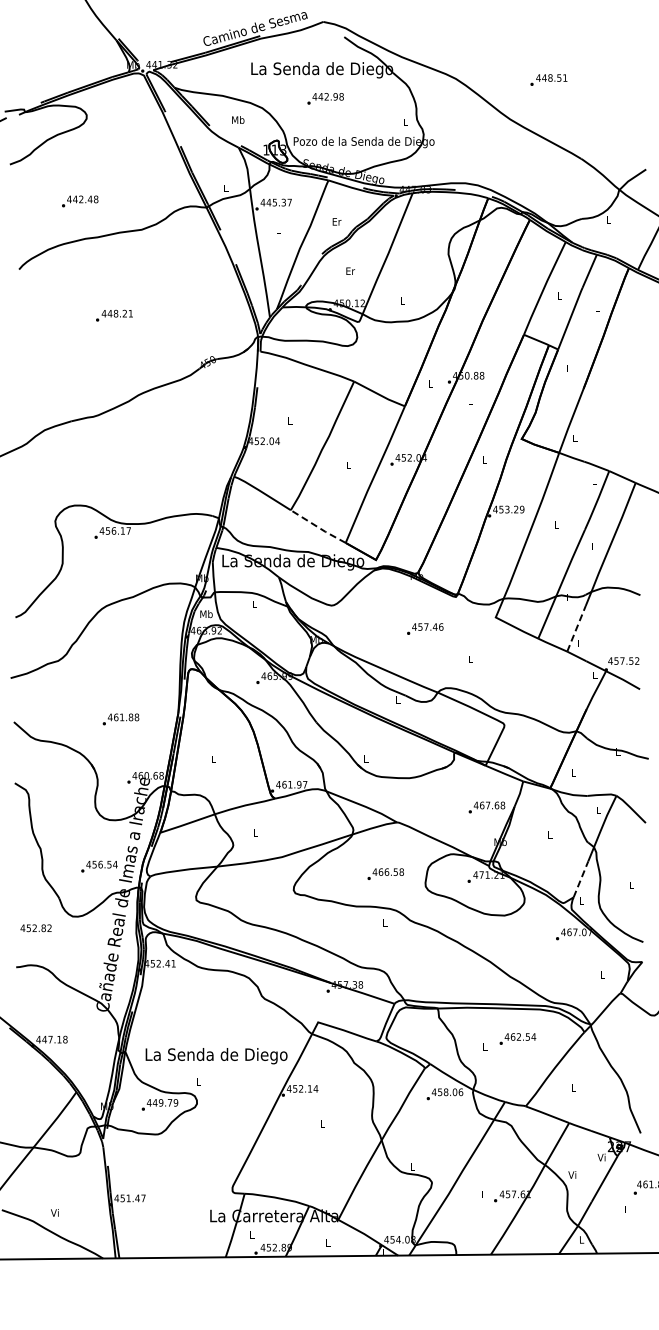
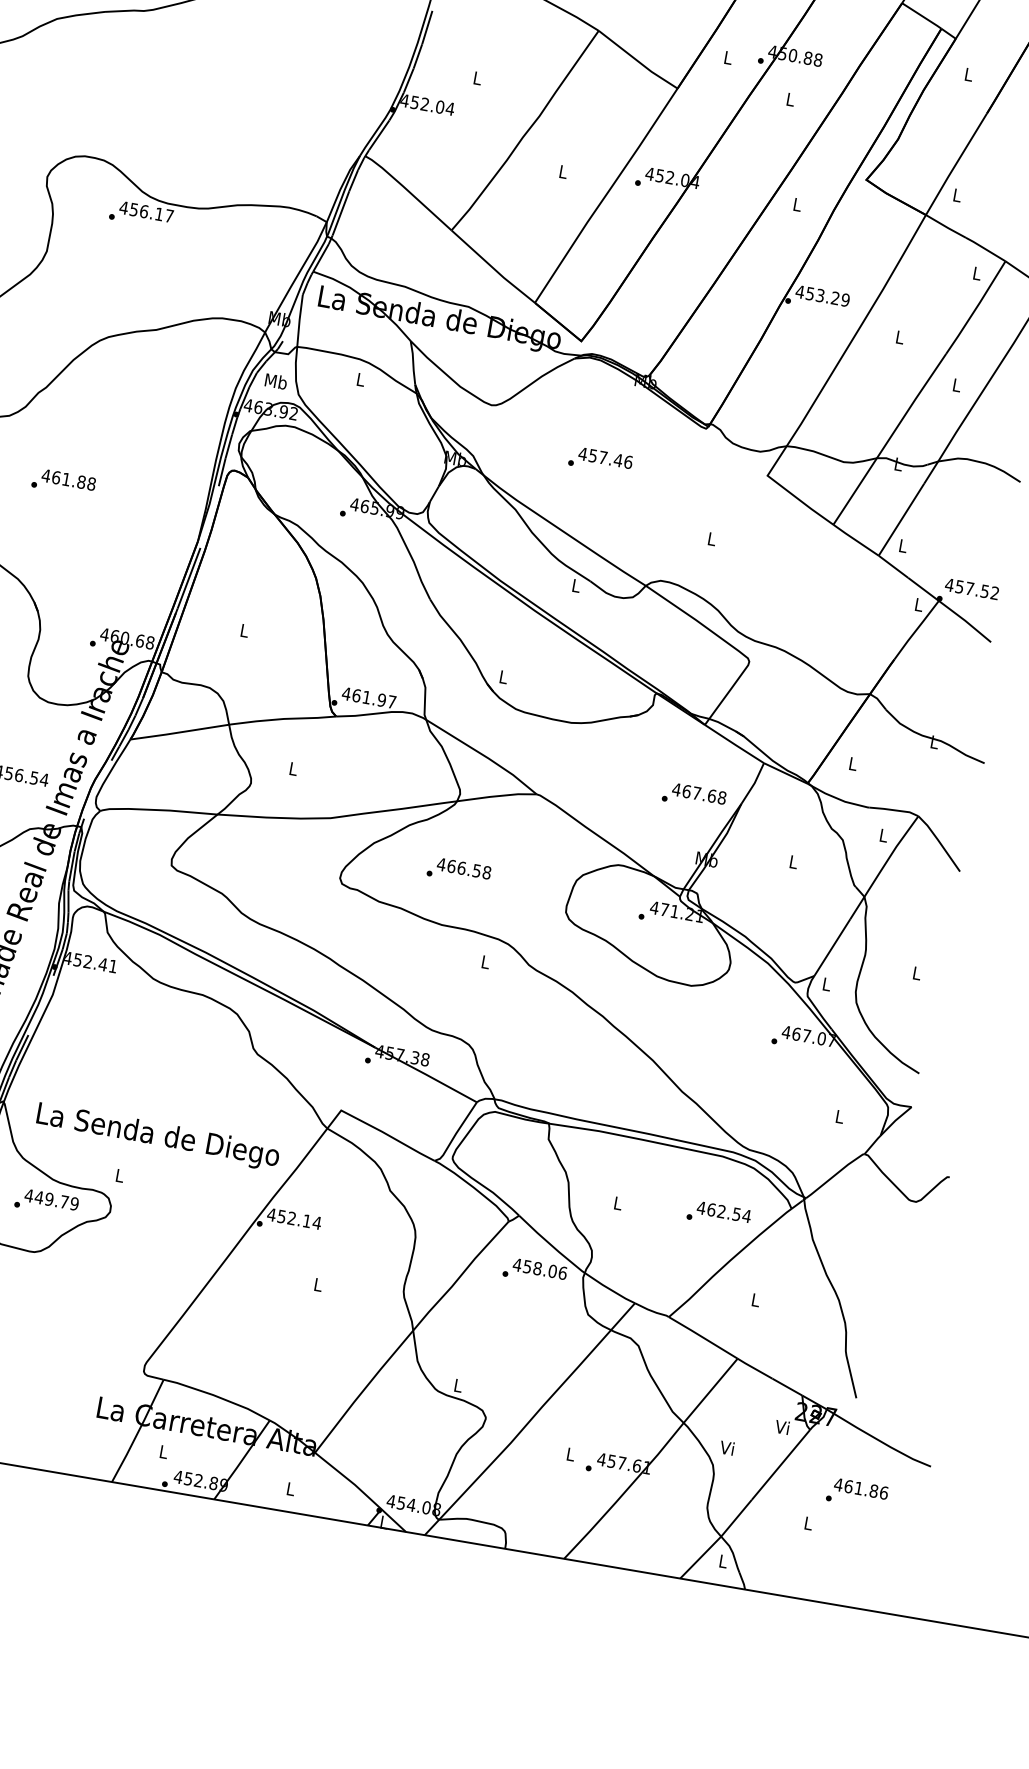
line: (317, 527) -> (491, 267), dashed -> solid
text: (425, 628) -> (601, 459), moved
line: (576, 628) -> (901, 519), dashed -> solid
text: (120, 719) -> (62, 482), moved
text: (385, 873) -> (458, 870), moved
line: (581, 878) -> (833, 946), dashed -> solid
text: (517, 1038) -> (718, 1213), moved

